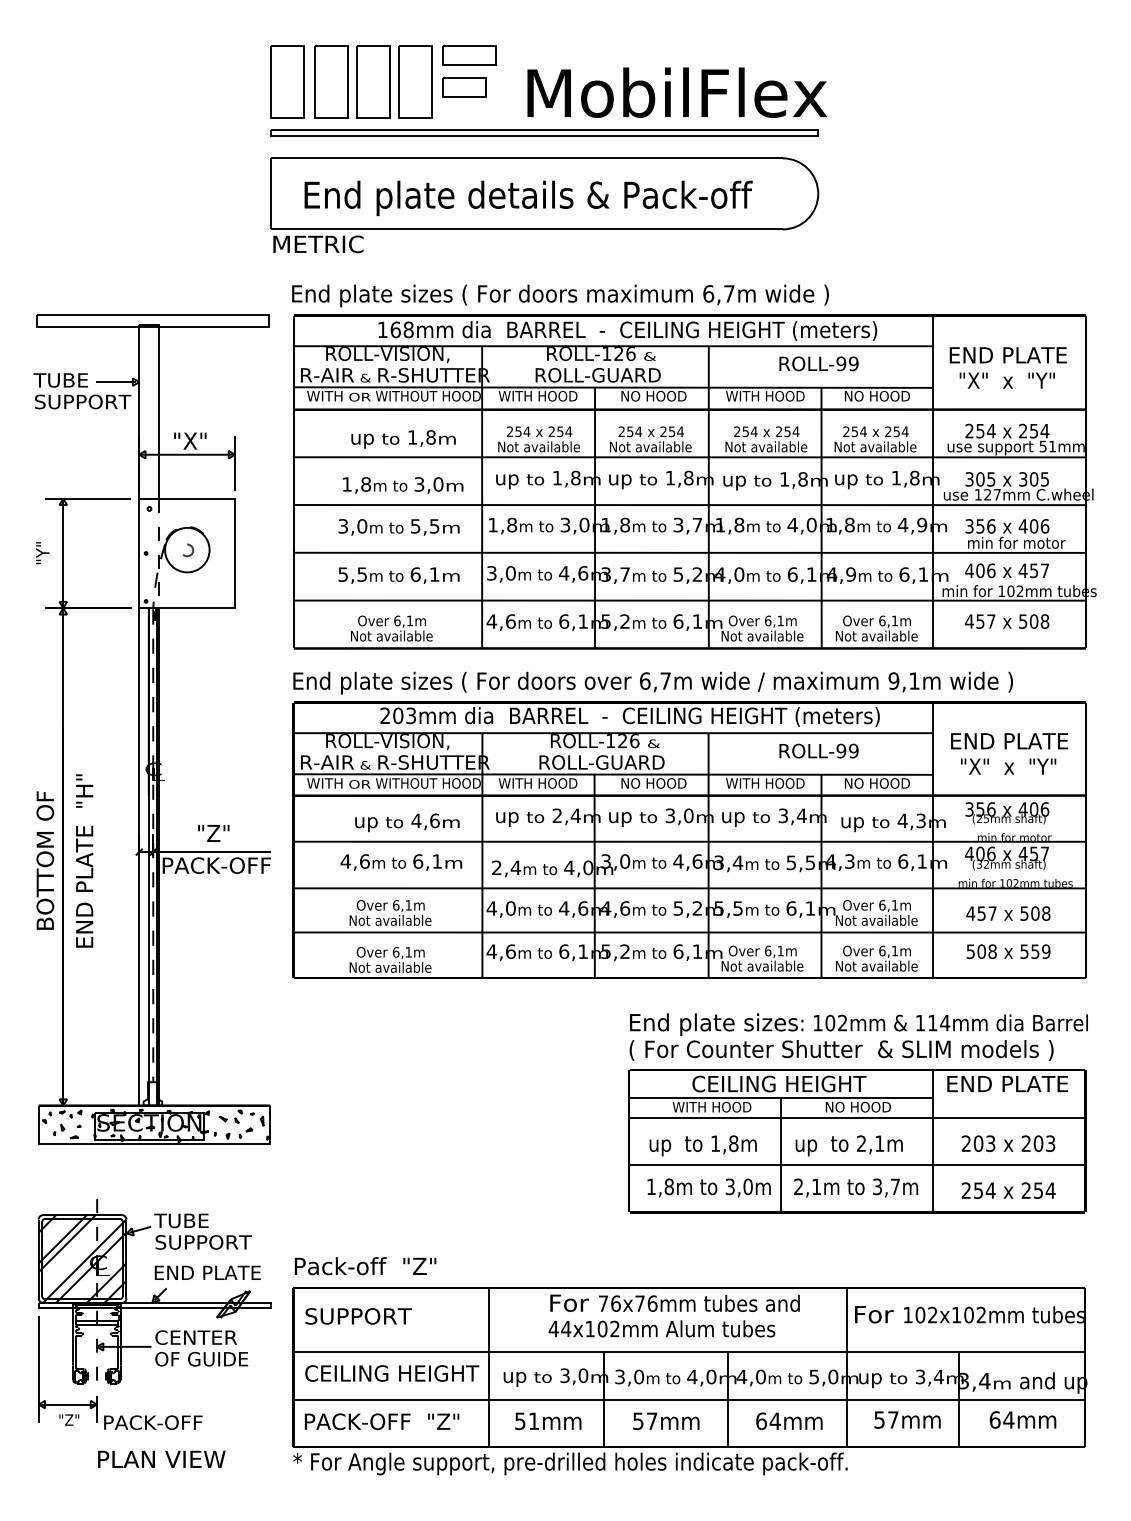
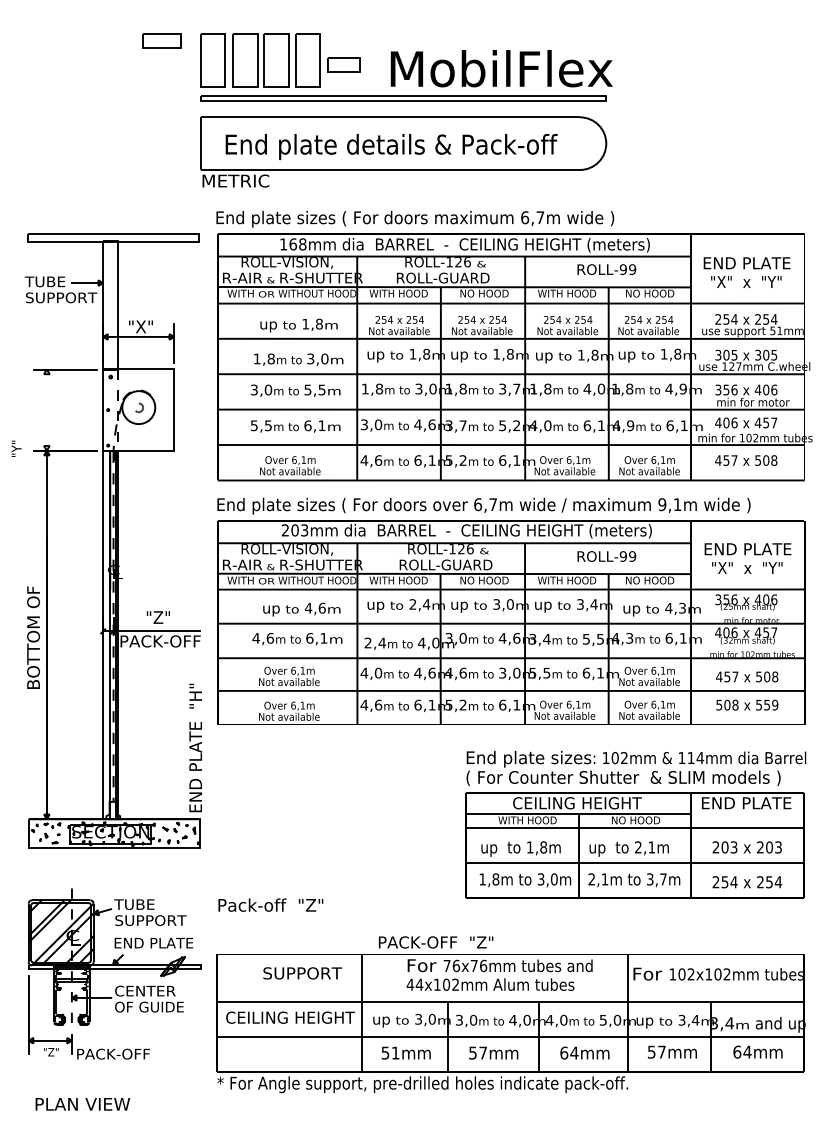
part: (469, 54) -> (161, 40), moved
text: (42, 552) -> (16, 448), moved
line: (62, 552) -> (46, 409), removed
text: (84, 860) -> (195, 747), moved
text: (687, 907) -> (509, 672), 5,2 -> 3,0
text: (365, 1265) -> (270, 904), moved
text: (358, 1316) -> (302, 973), moved
text: (382, 1421) -> (436, 942), moved
text: (161, 1459) -> (82, 1104), moved

